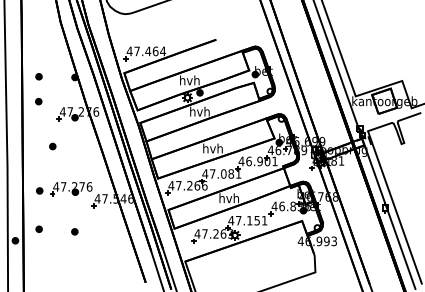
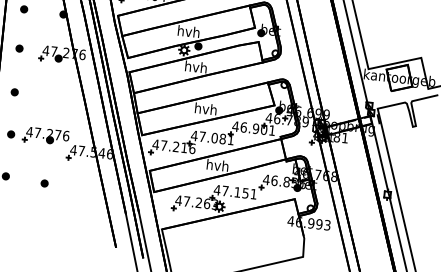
part: (38, 101) -> (19, 48), moved
part: (52, 146) -> (14, 92), moved
text: (197, 185) -> (184, 147), 47.266 -> 47.216

